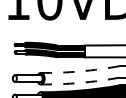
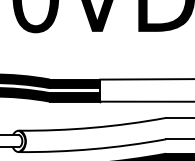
arc: (80, 71) -> (92, 127), dashed -> solid
arc: (80, 82) -> (92, 148), dashed -> solid

